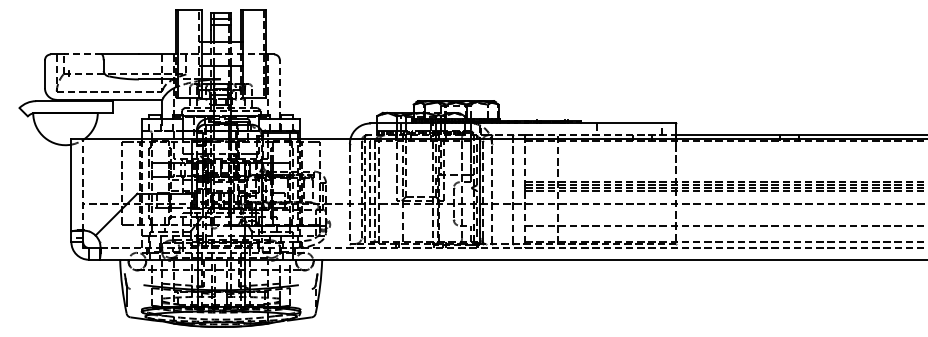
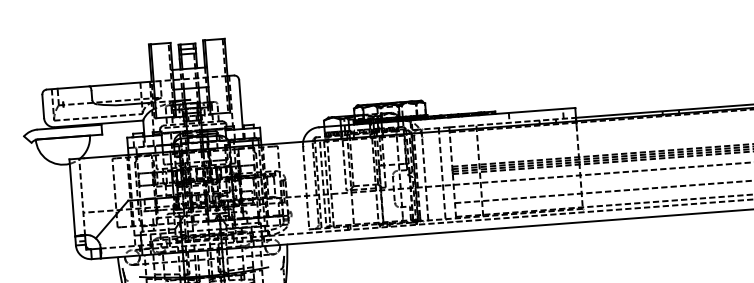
line: (82, 54) -> (73, 87), dashed -> solid
line: (279, 89) -> (240, 104), dashed -> solid

